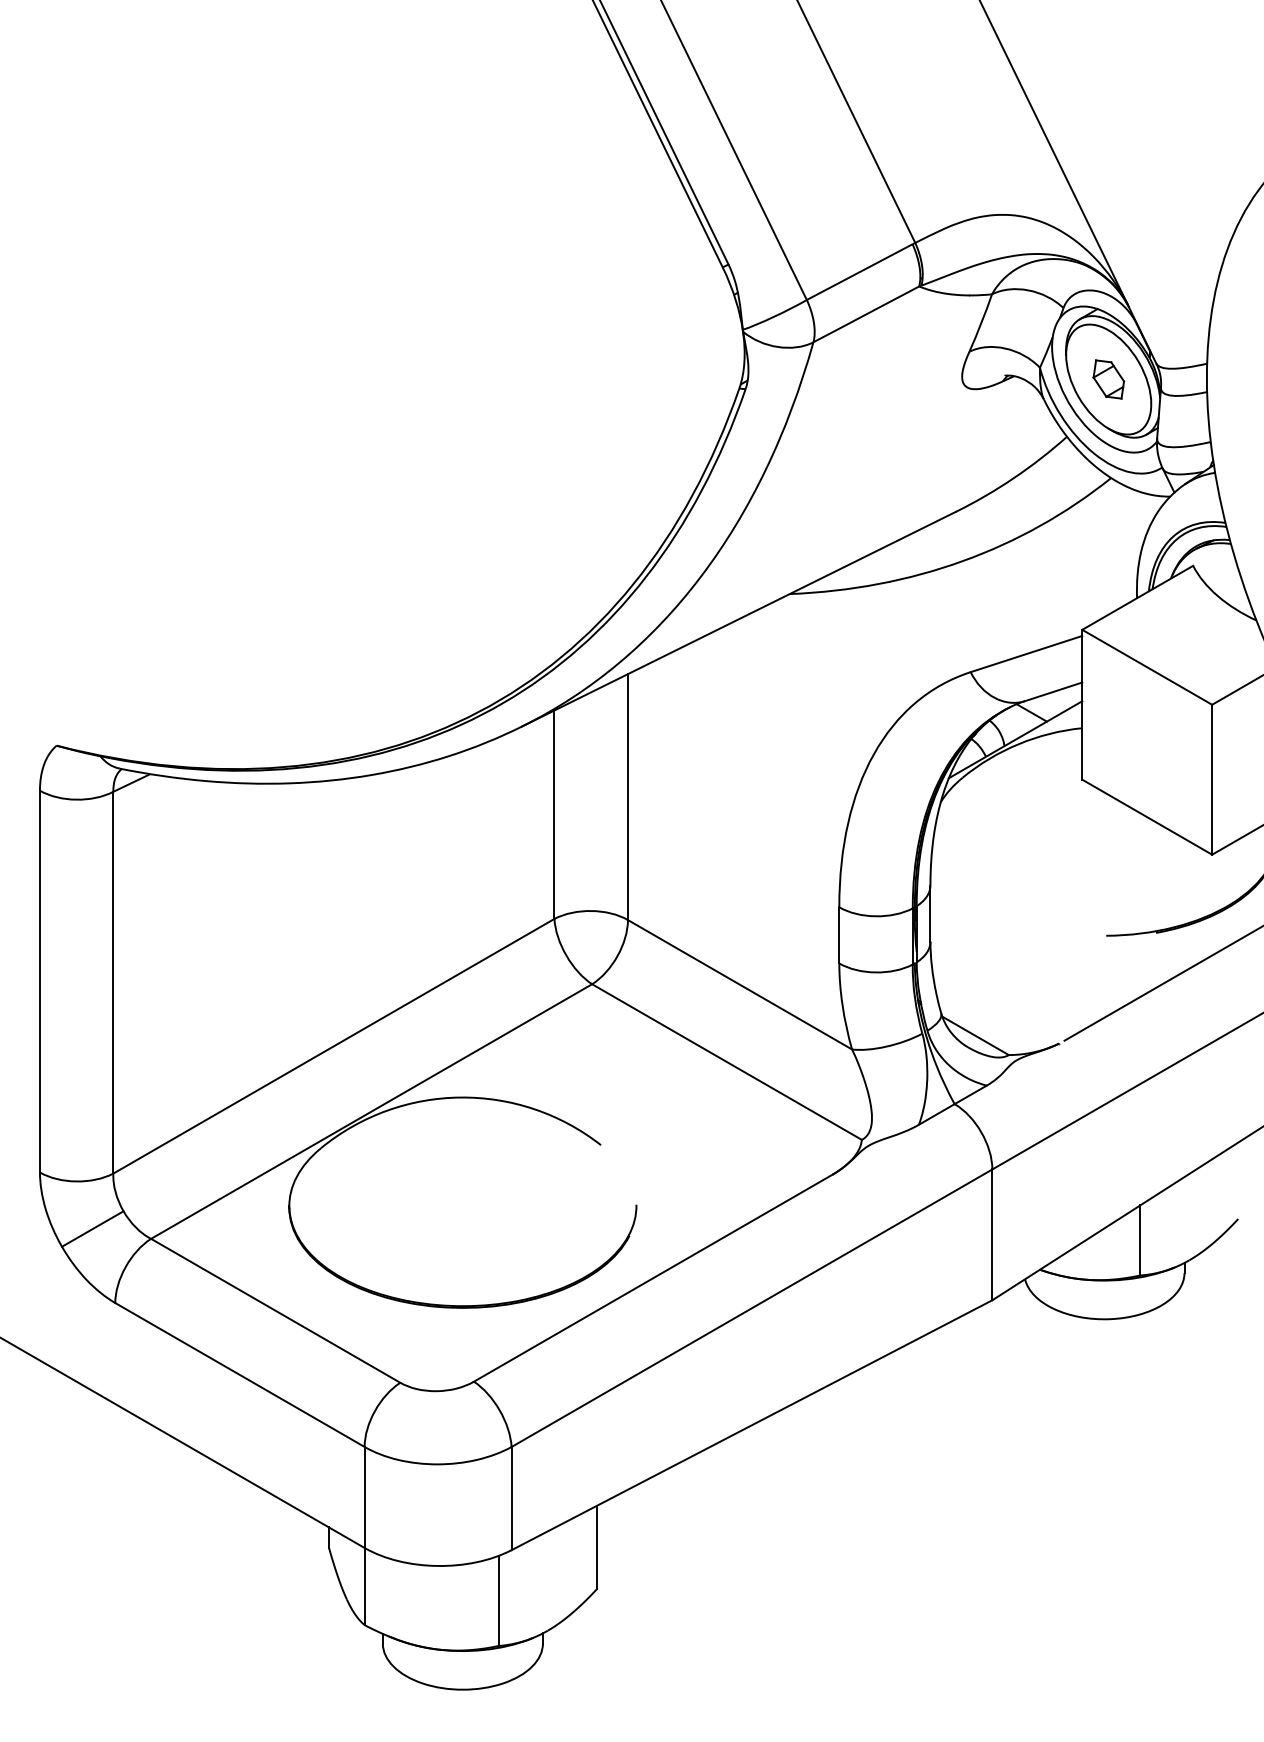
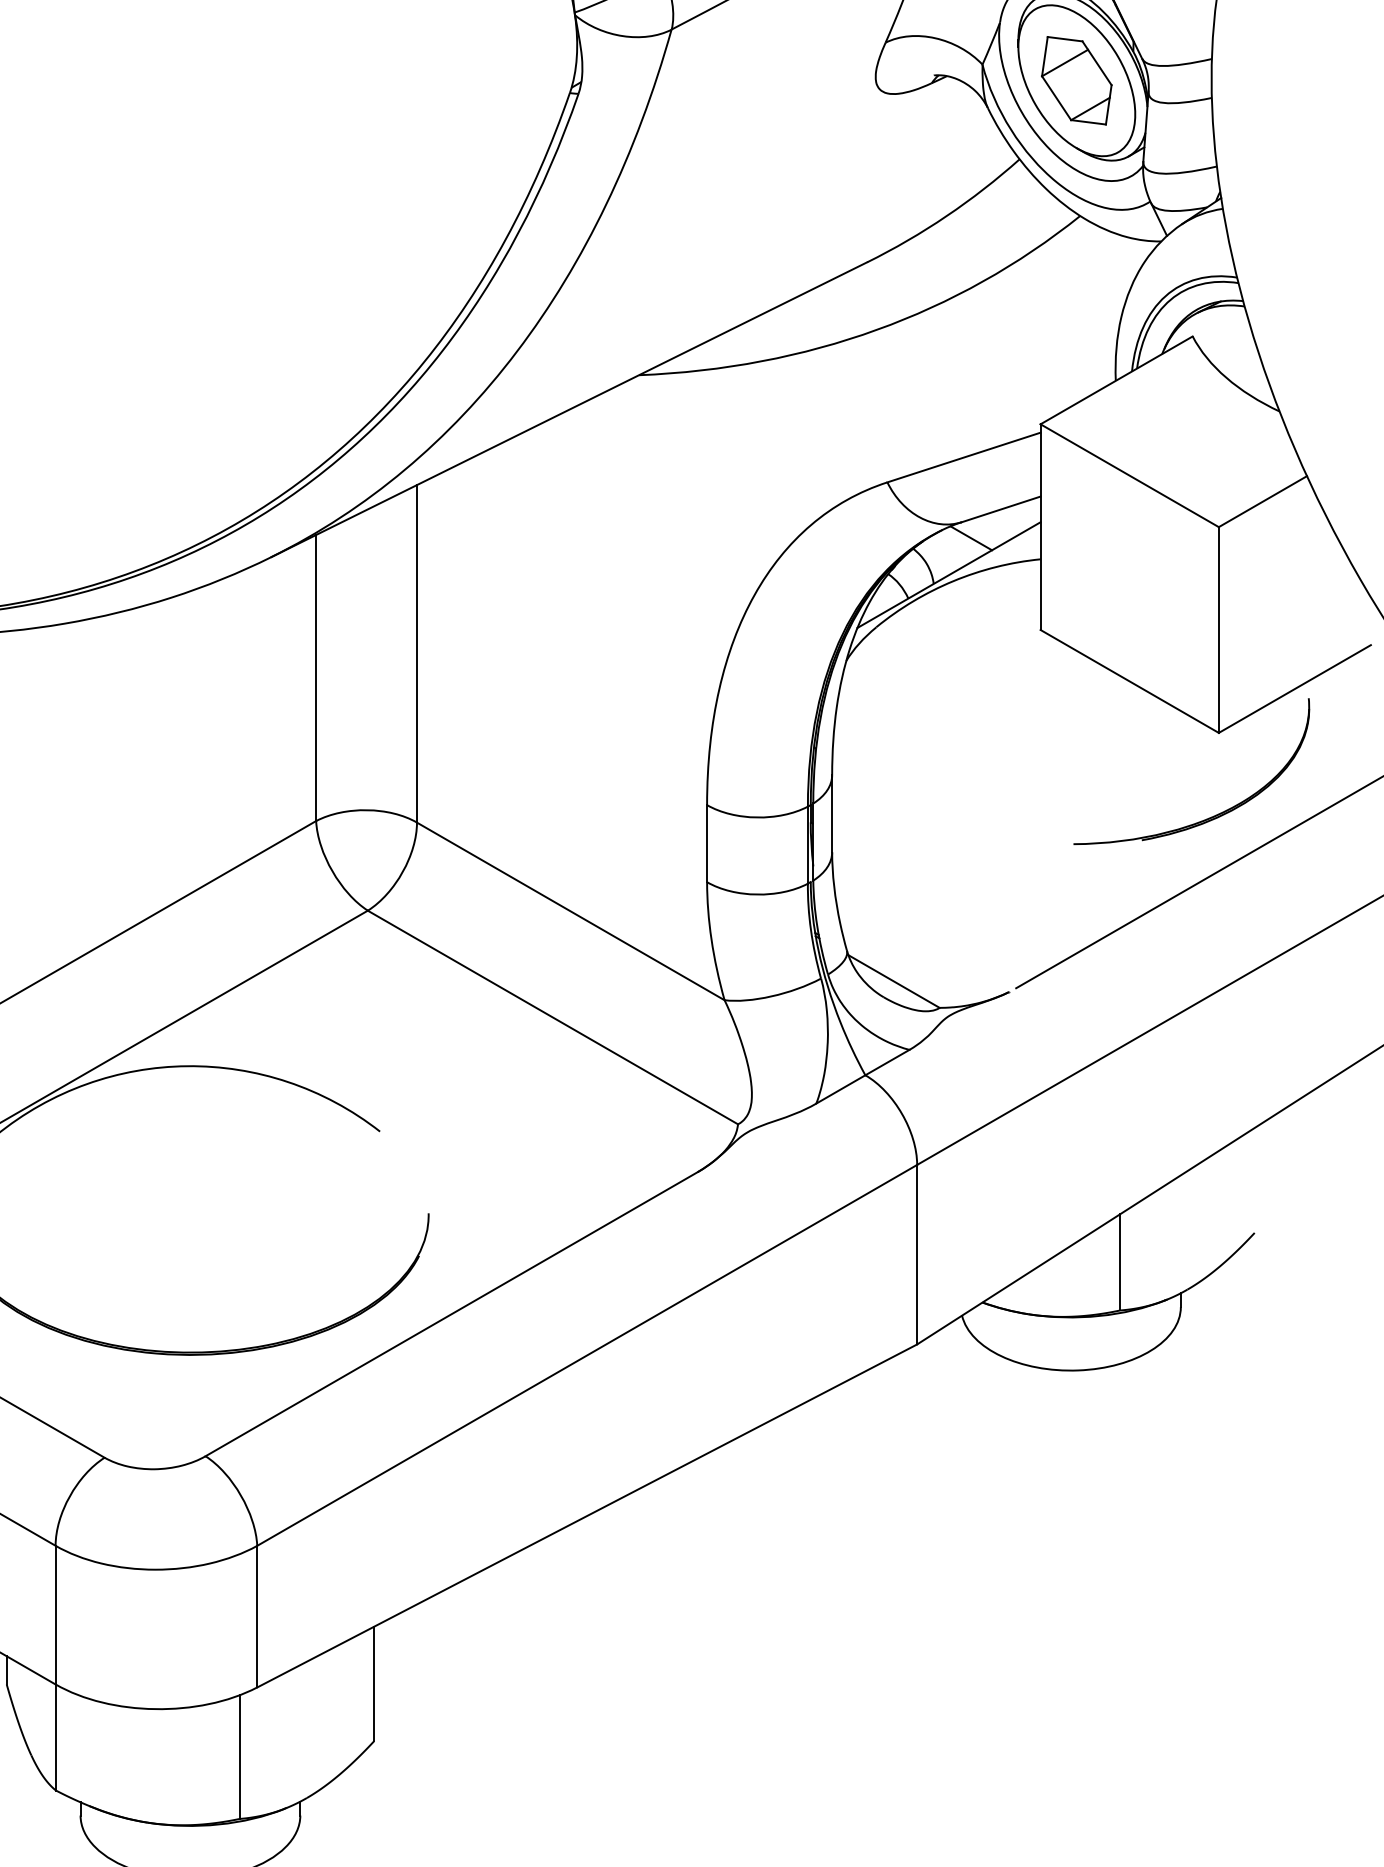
part: (1108, 379) -> (1076, 80), size x1.67

